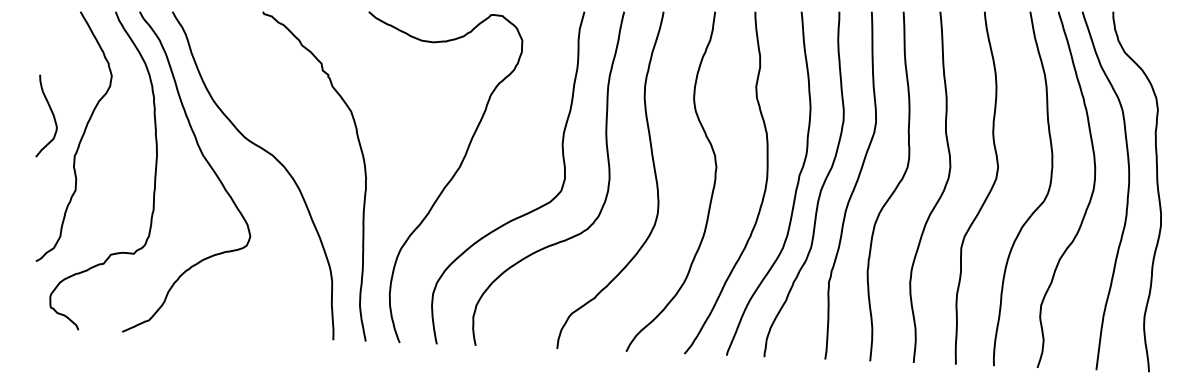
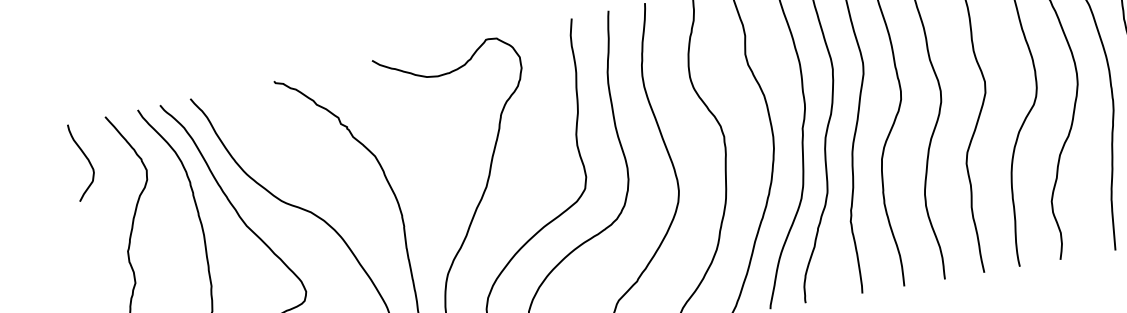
curve: (51, 113) -> (85, 158), moved

